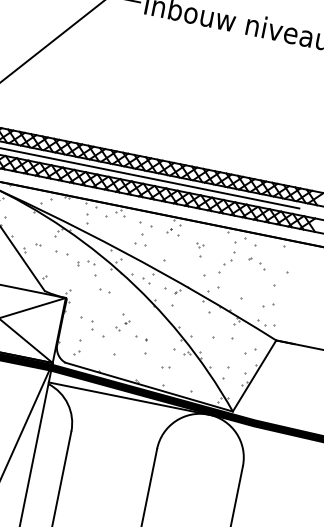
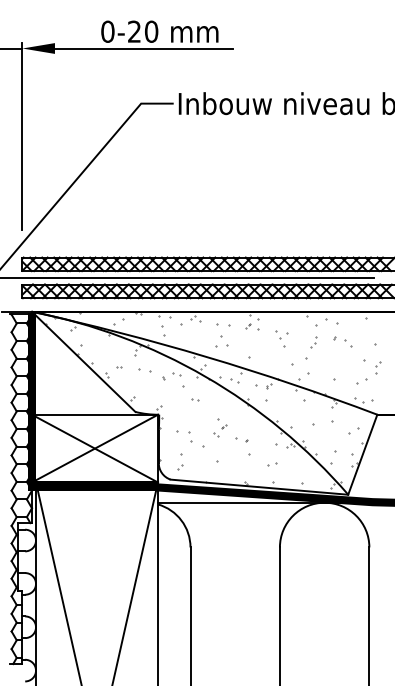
part: (199, 244) -> (281, 334), size x1.67
part: (228, 258) -> (313, 342), size x0.71
part: (104, 290) -> (195, 399), size x0.62
part: (286, 295) -> (378, 367), added

